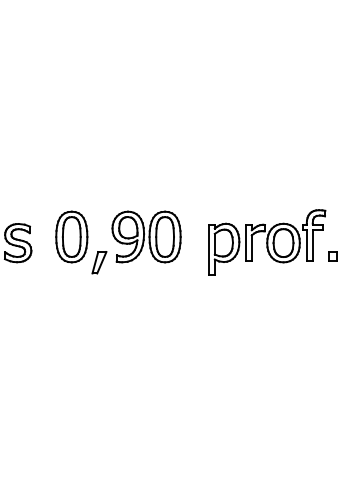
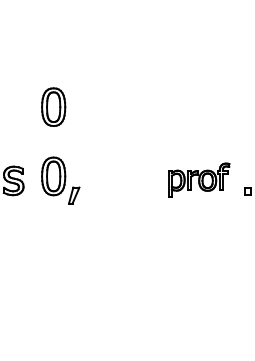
part: (71, 143) -> (53, 106), added
part: (146, 236) -> (109, 176), removed
part: (267, 242) -> (199, 180), size x0.7

